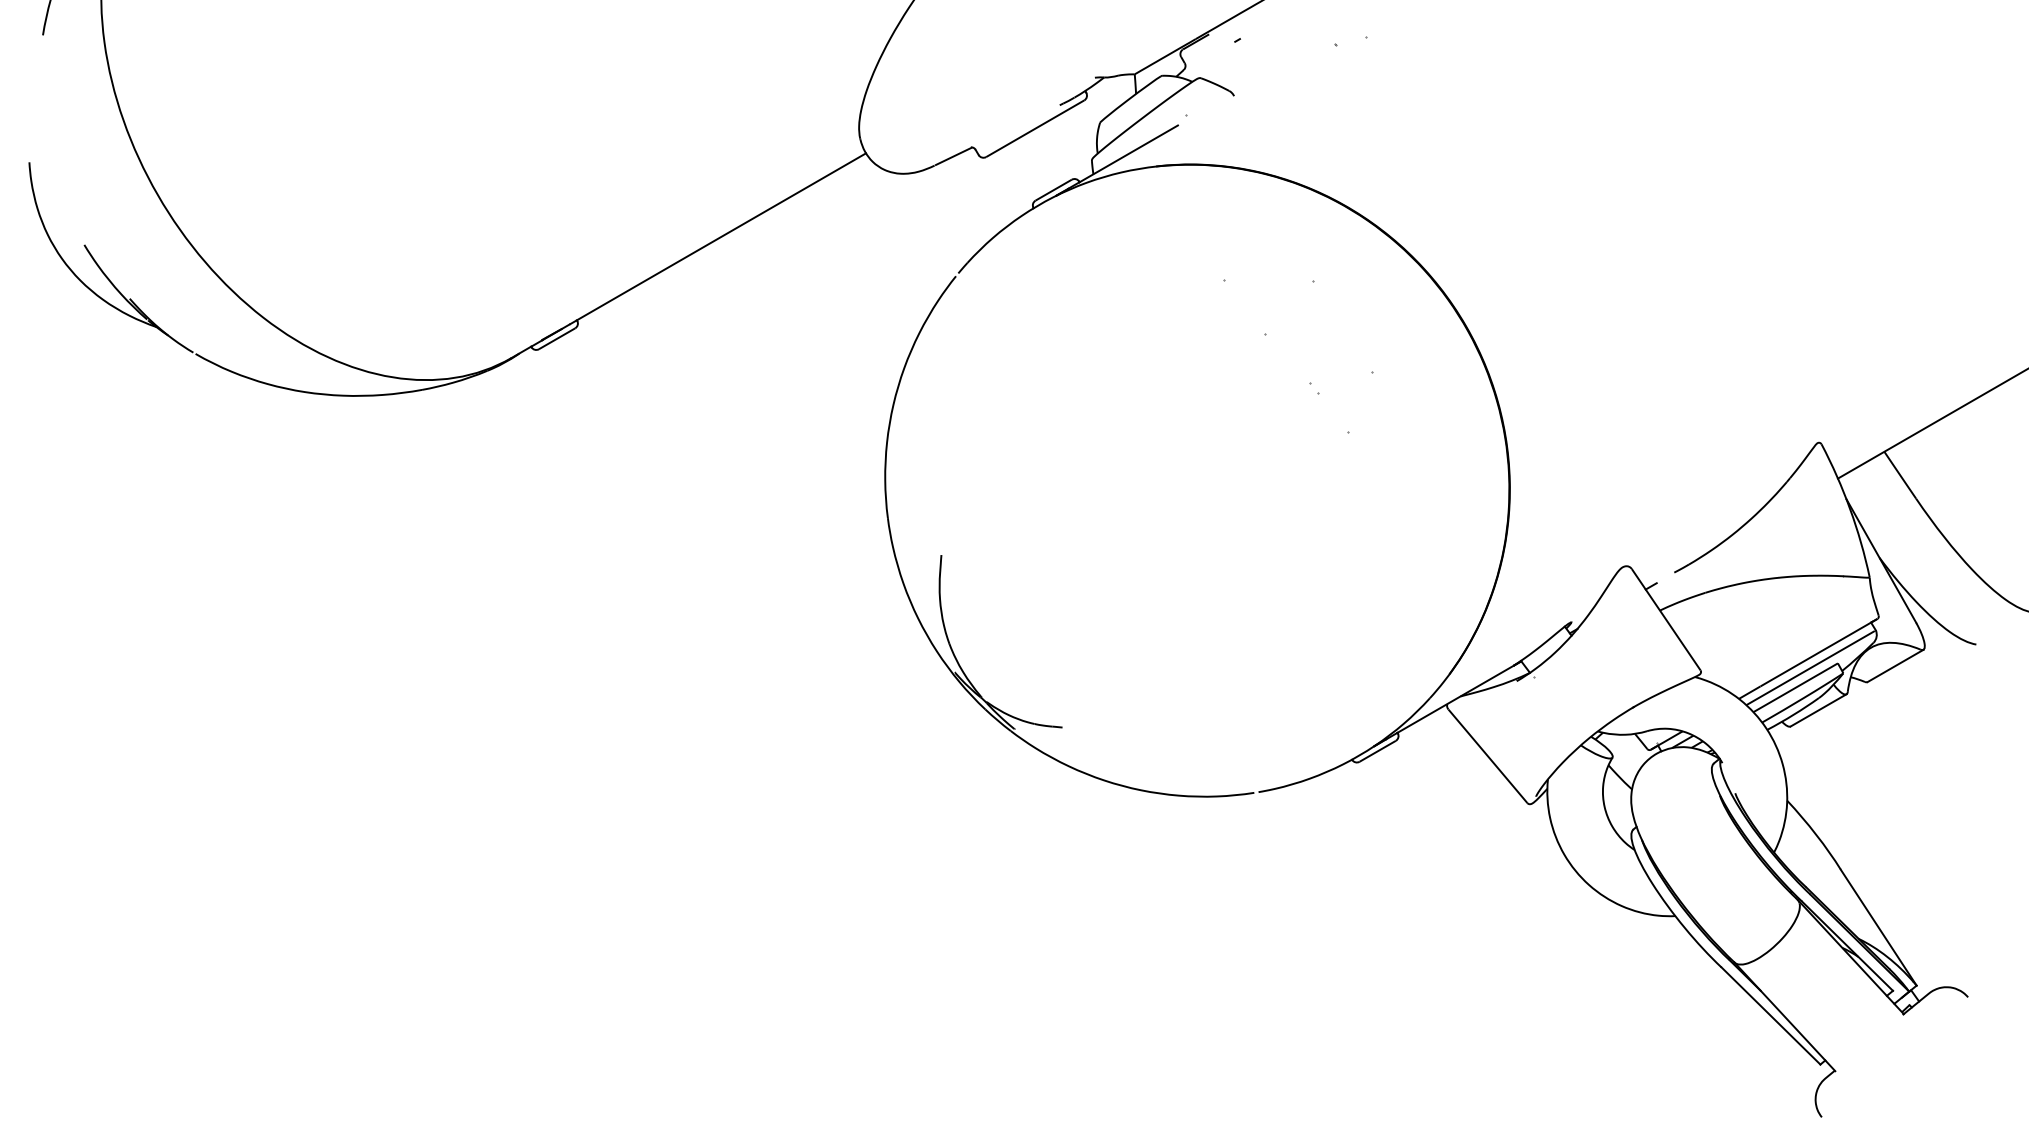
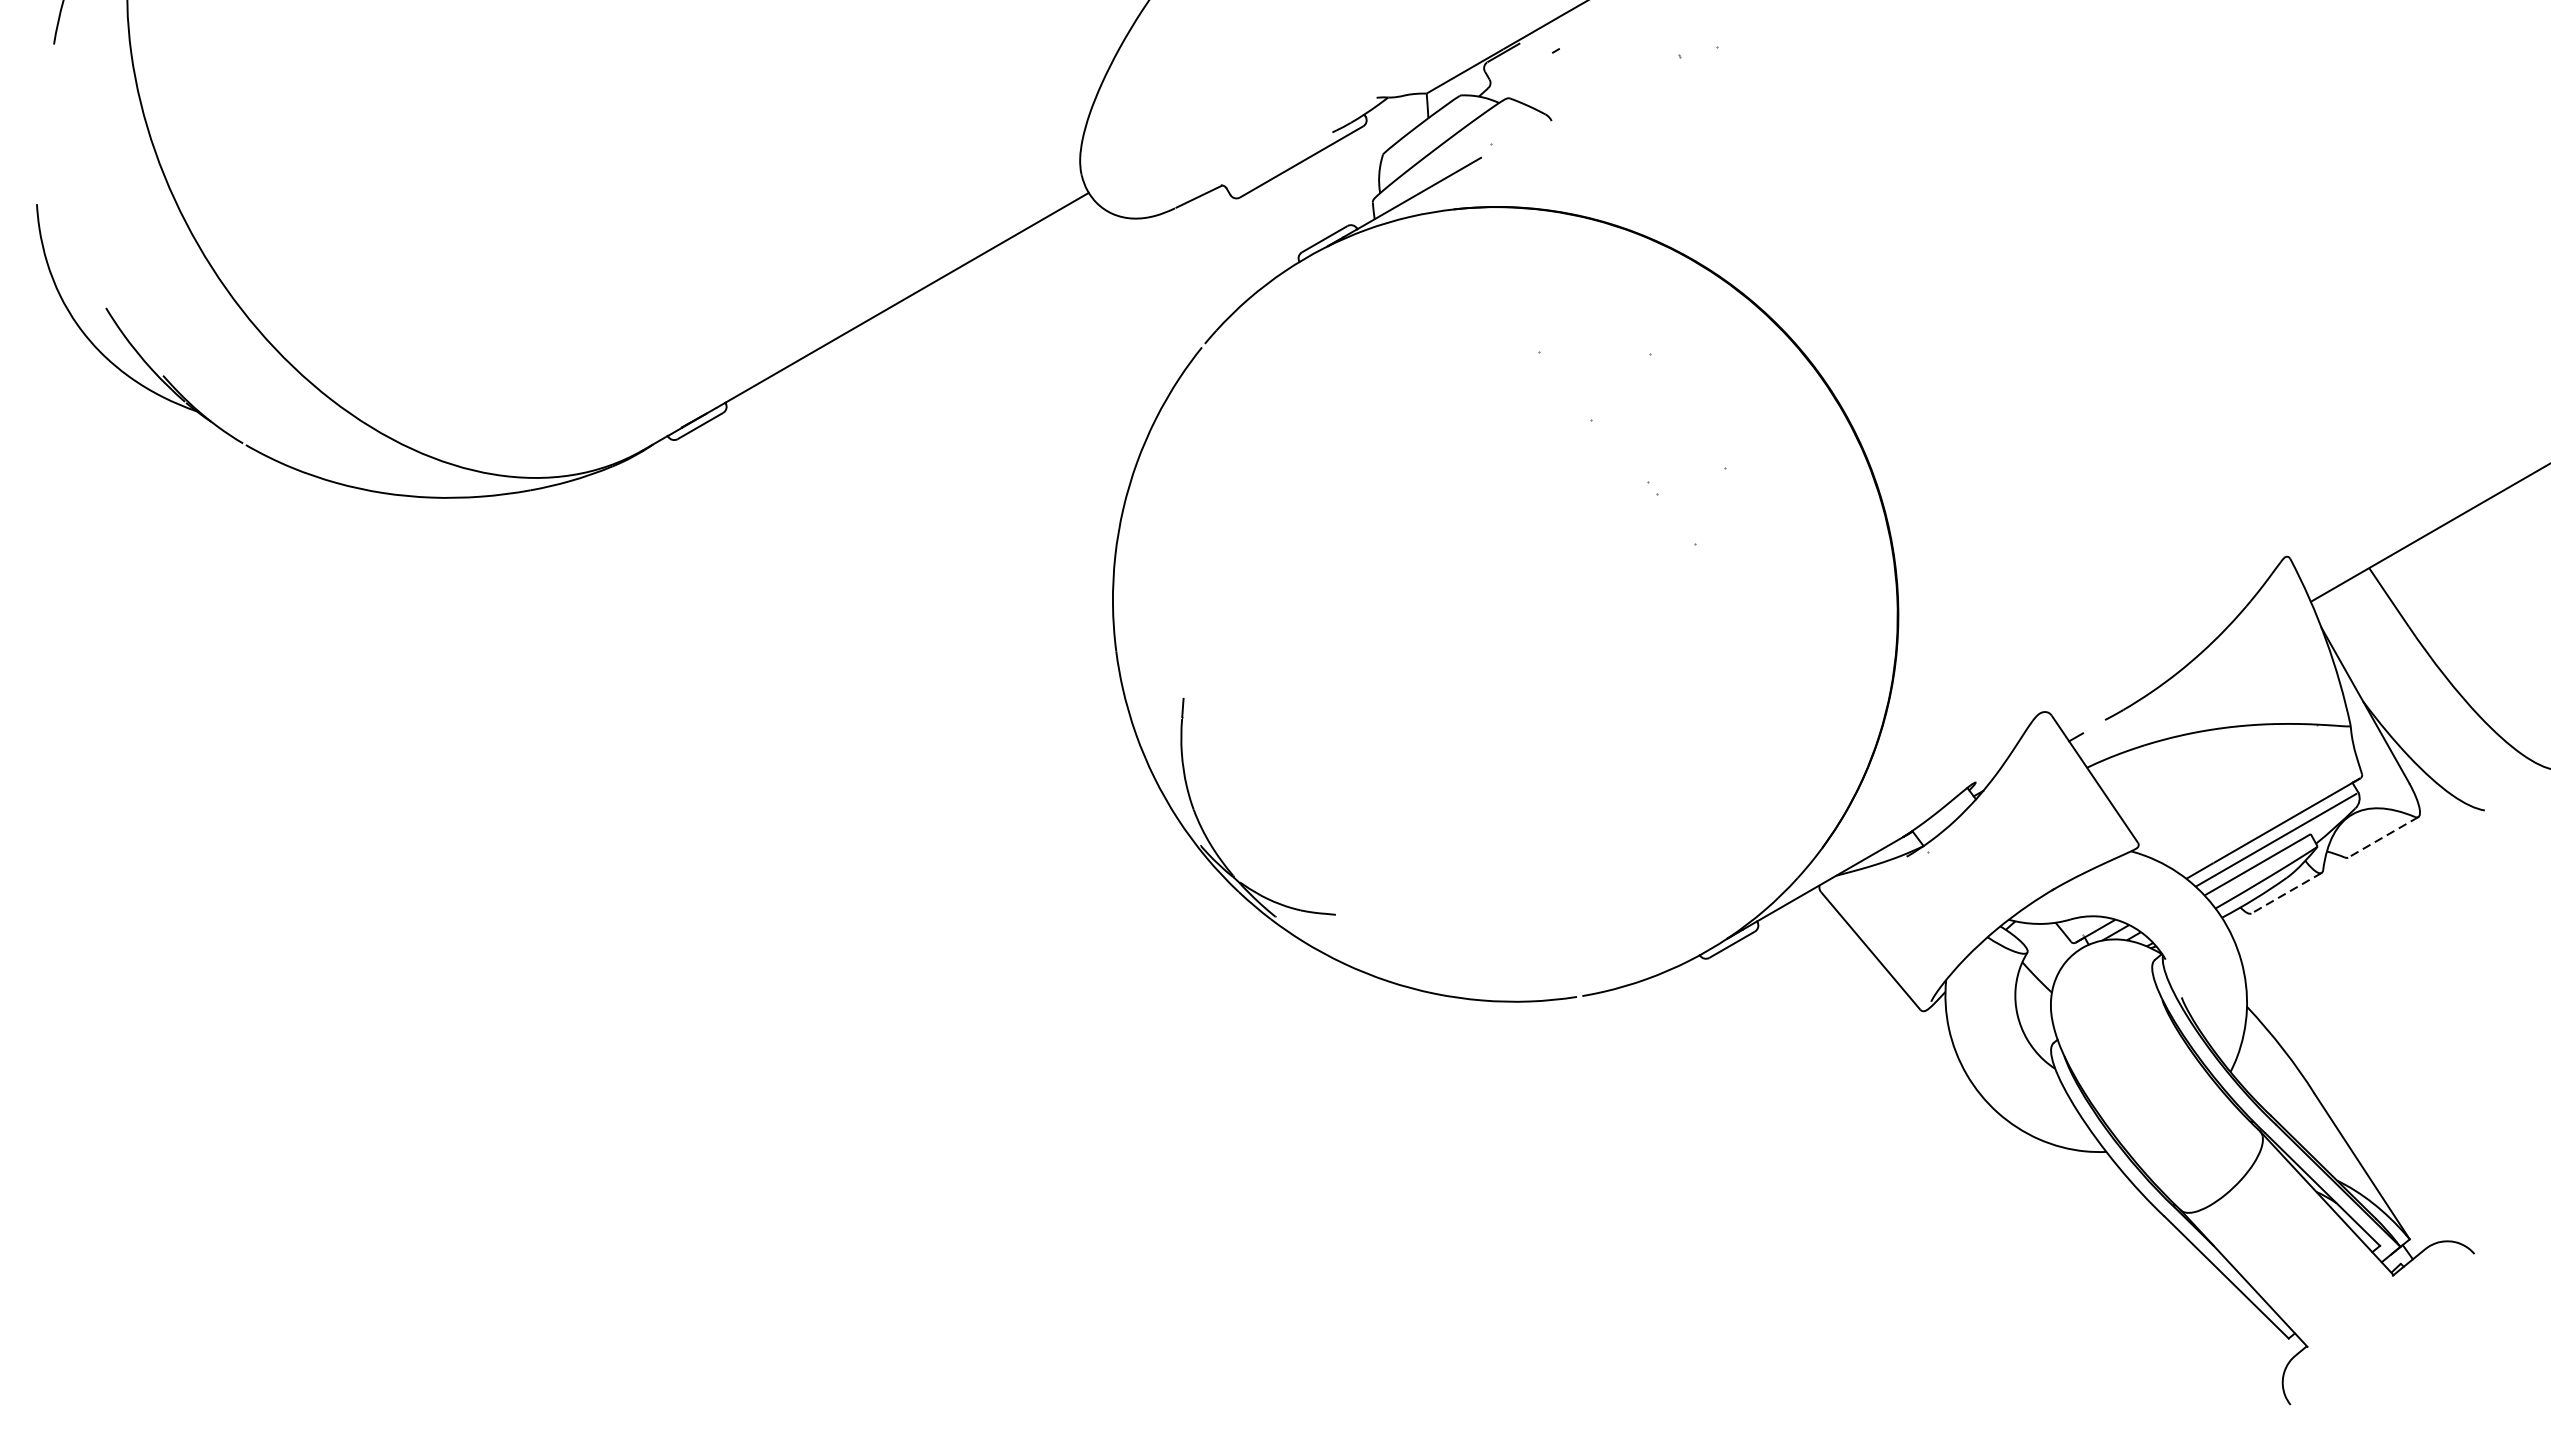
line: (1895, 666) -> (2383, 838), solid -> dashed
line: (1818, 710) -> (2286, 893), solid -> dashed

